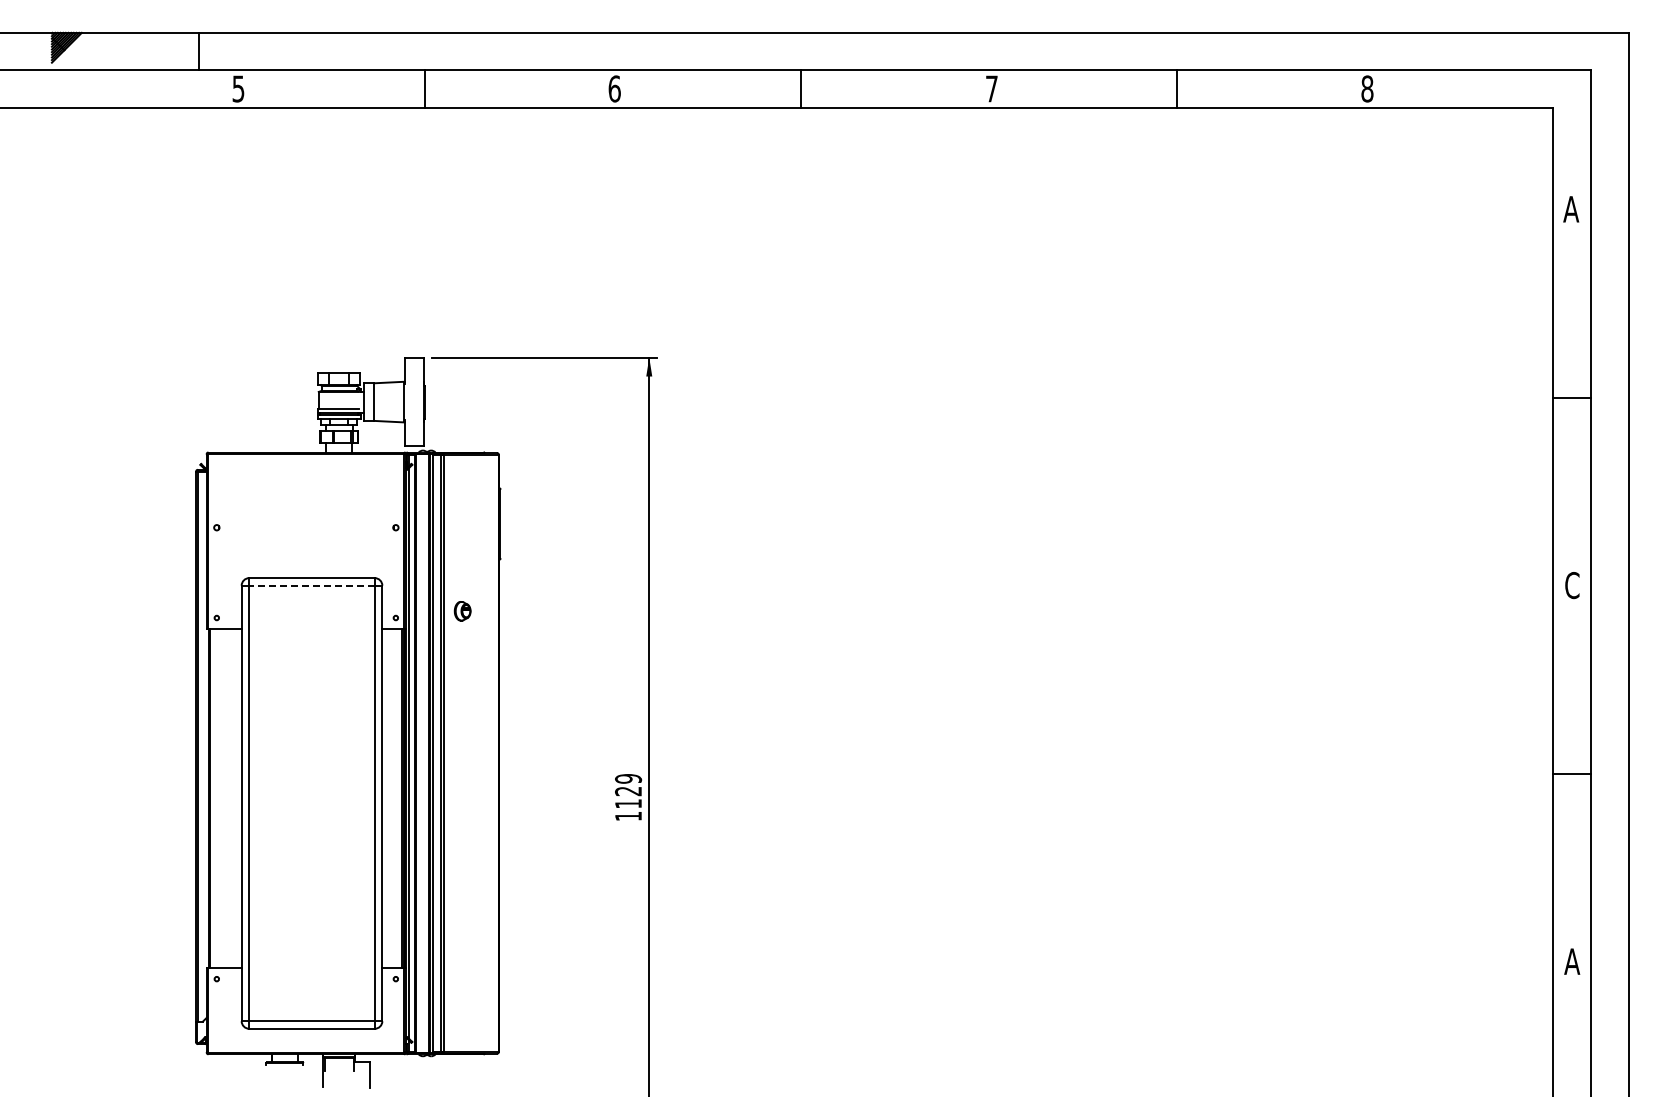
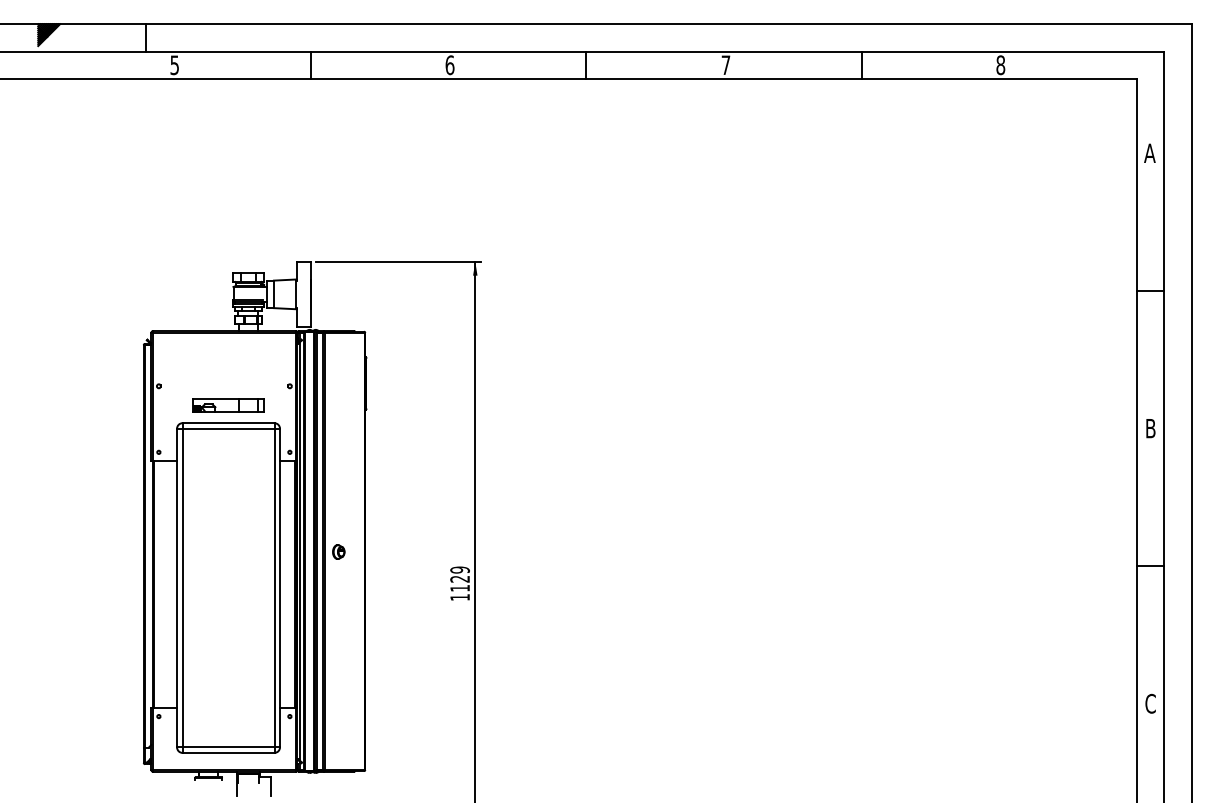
part: (311, 553) -> (228, 405), added
line: (312, 585) -> (228, 428), dashed -> solid
text: (1572, 585) -> (1150, 428), C -> B
part: (462, 611) -> (338, 552), moved
text: (1572, 961) -> (1150, 703), A -> C

